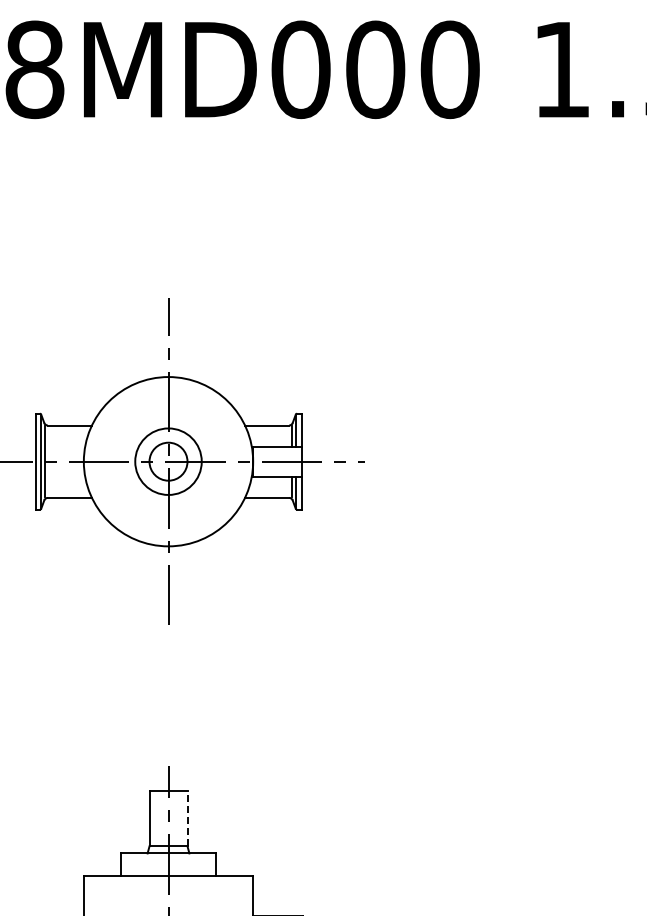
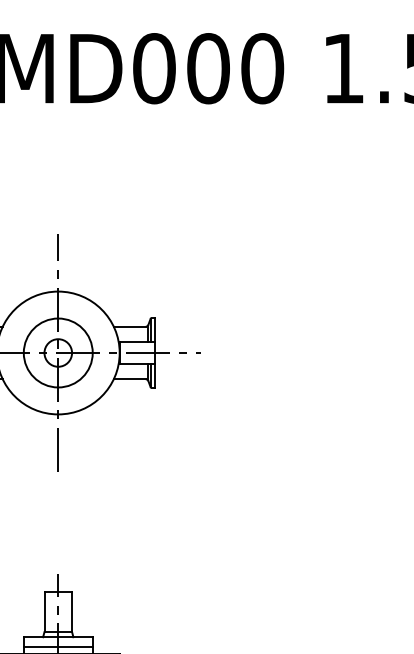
circle: (168, 461) -> (58, 352), size x1.43
line: (187, 818) -> (72, 611), dashed -> solid
line: (168, 866) -> (58, 646), added

